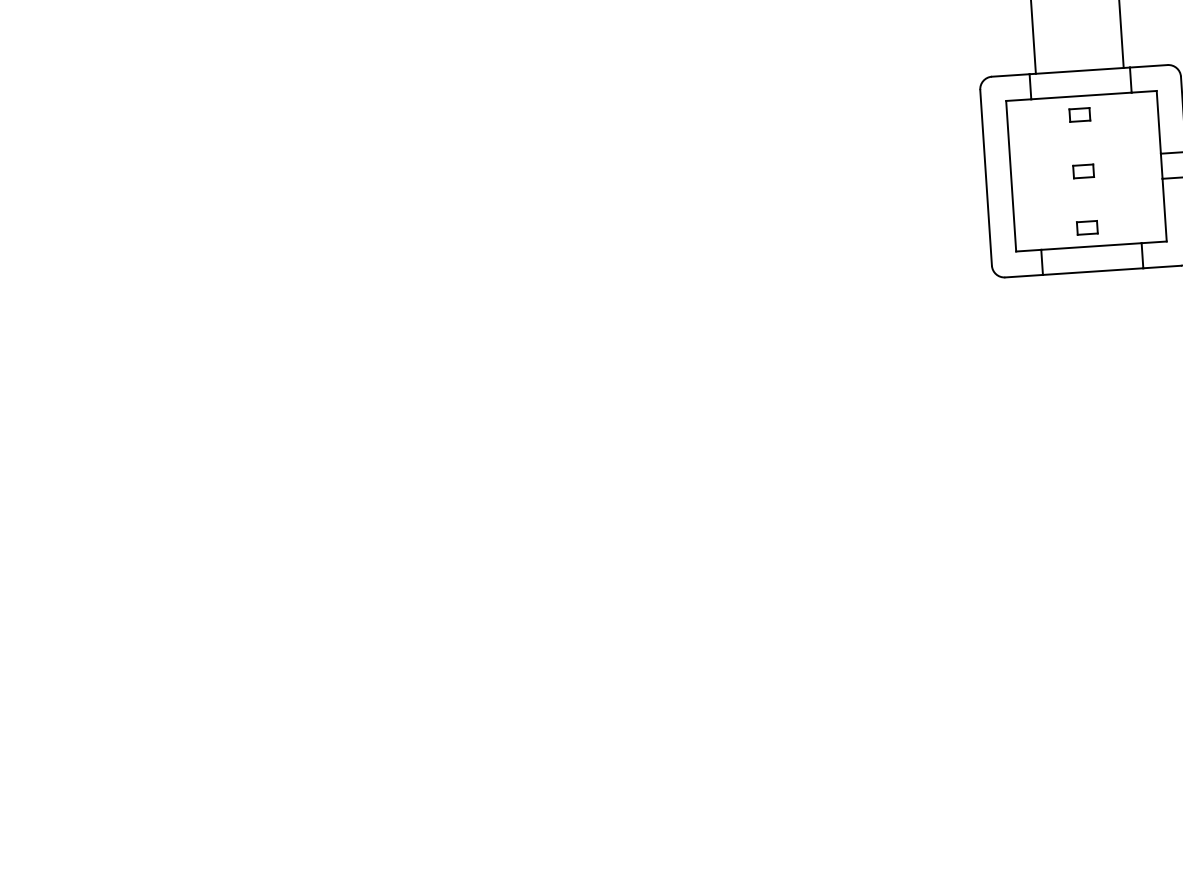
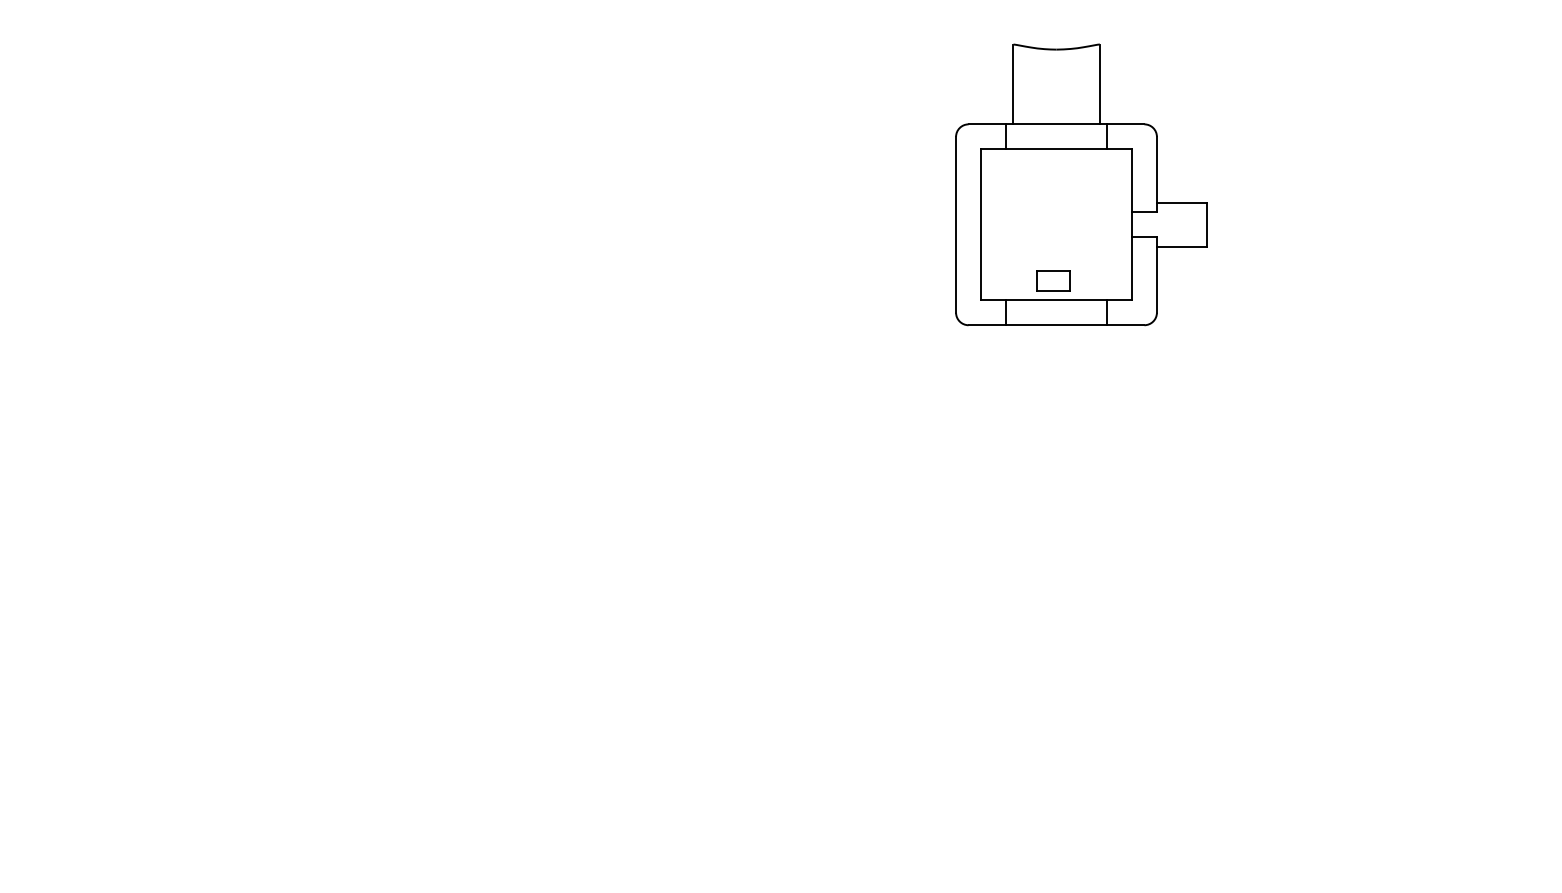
part: (1079, 115) -> (1053, 168), removed
part: (1083, 171) -> (1053, 224), removed
part: (1087, 228) -> (1053, 281), size x1.6

